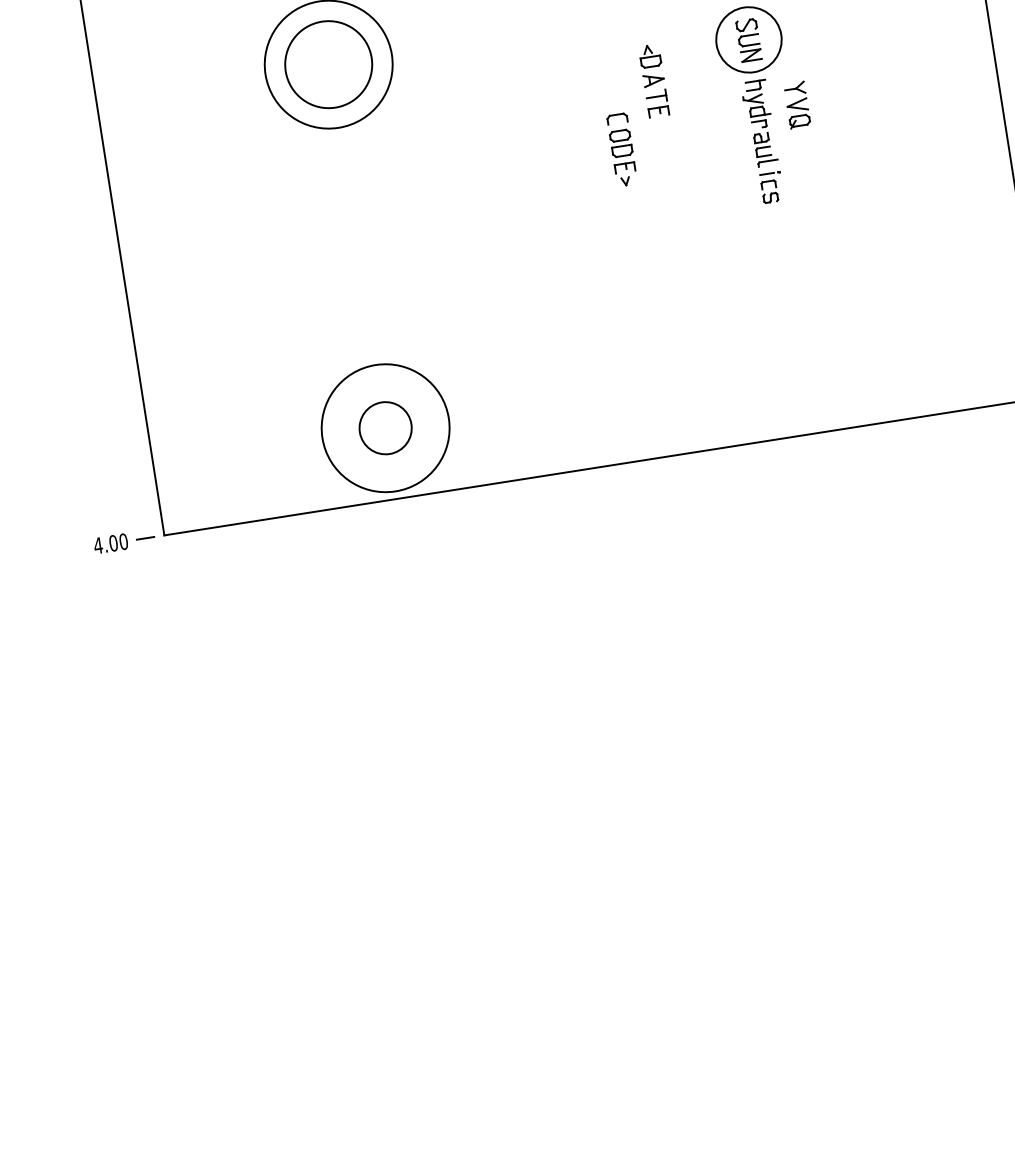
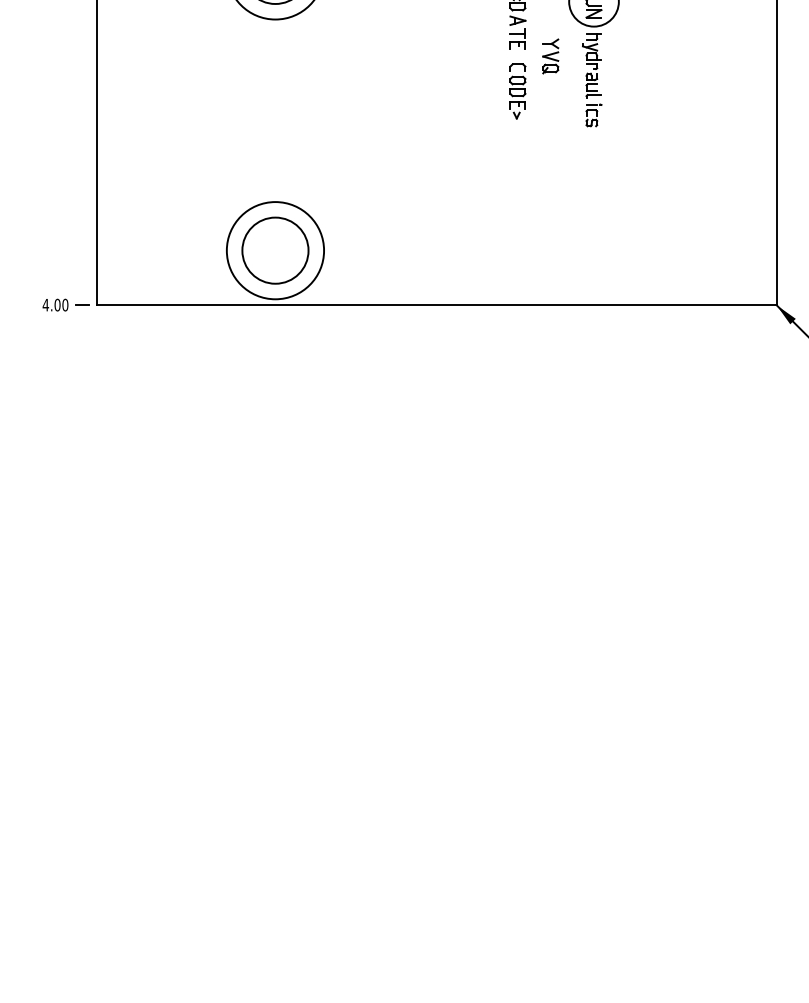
part: (797, 105) -> (550, 56), moved
part: (621, 150) -> (517, 91), moved
circle: (385, 427) -> (275, 250), size x1.67

